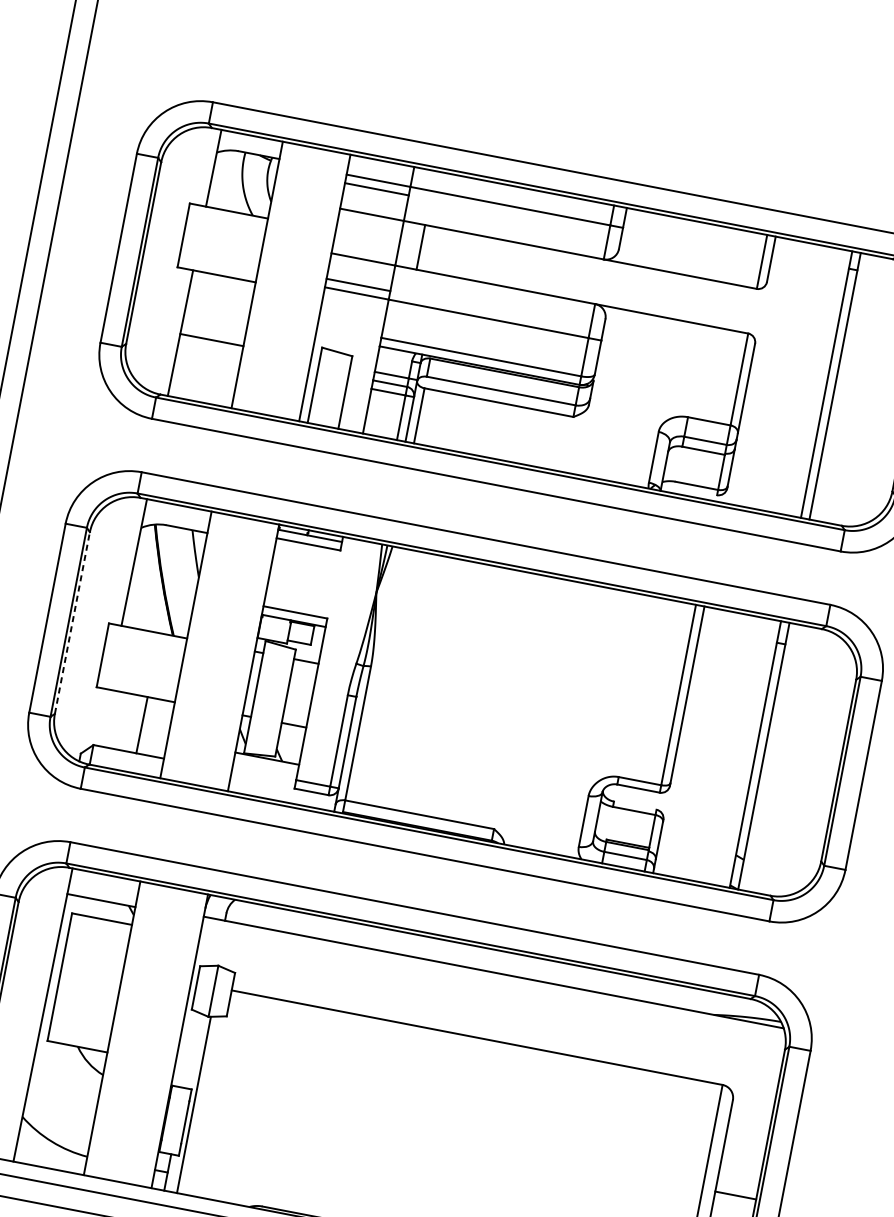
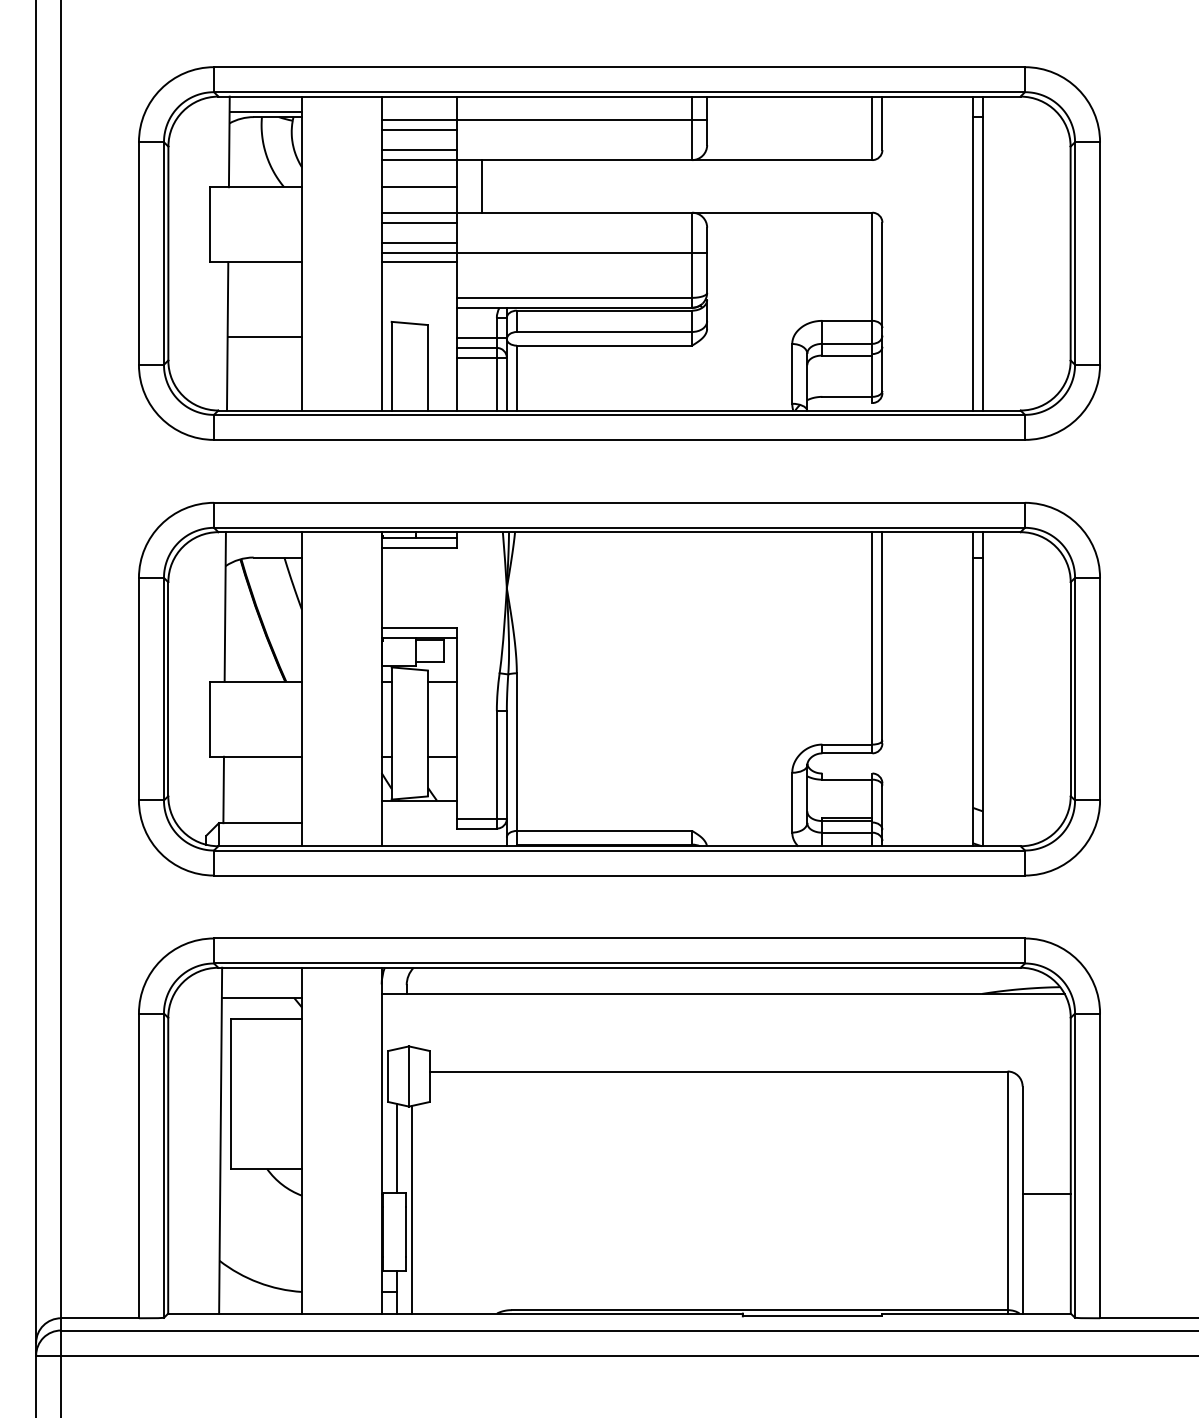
line: (249, 149) -> (265, 112), added
line: (372, 206) -> (418, 150), added
line: (366, 237) -> (418, 187), added
line: (361, 267) -> (418, 222), added
line: (354, 301) -> (418, 262), added
line: (72, 623) -> (168, 689), dashed -> solid
line: (141, 724) -> (223, 789), moved
line: (191, 1049) -> (396, 1147), added

